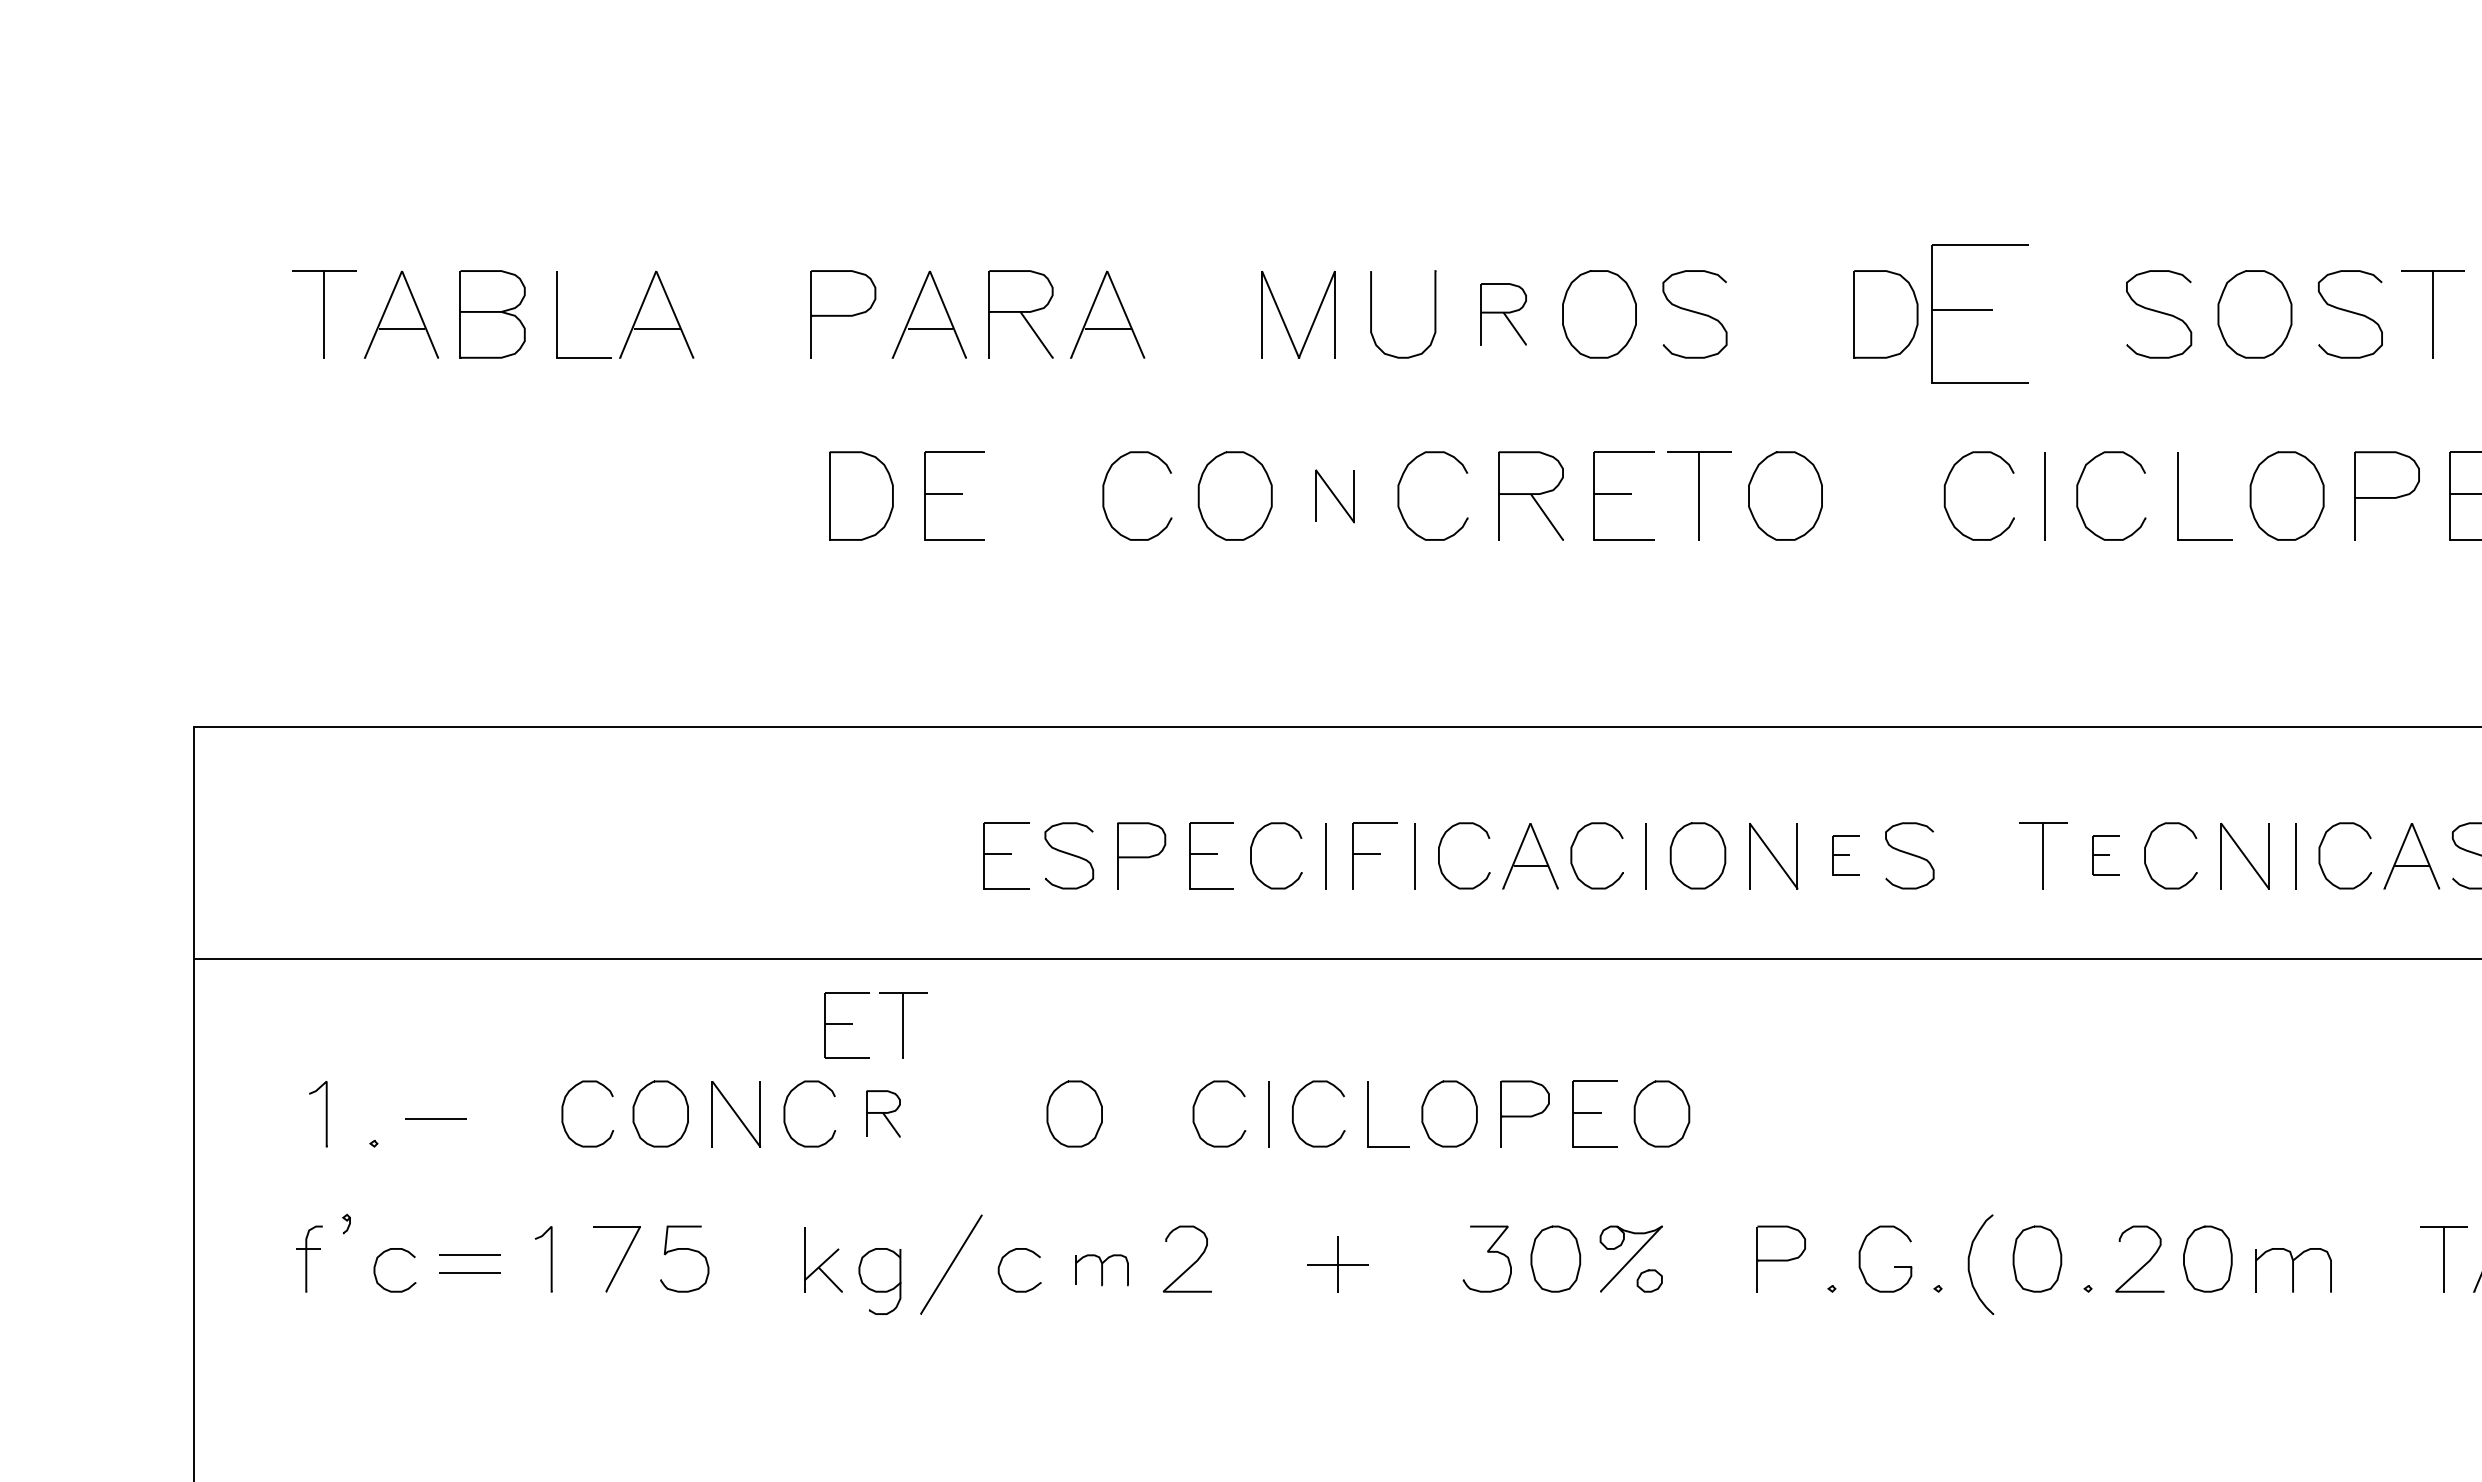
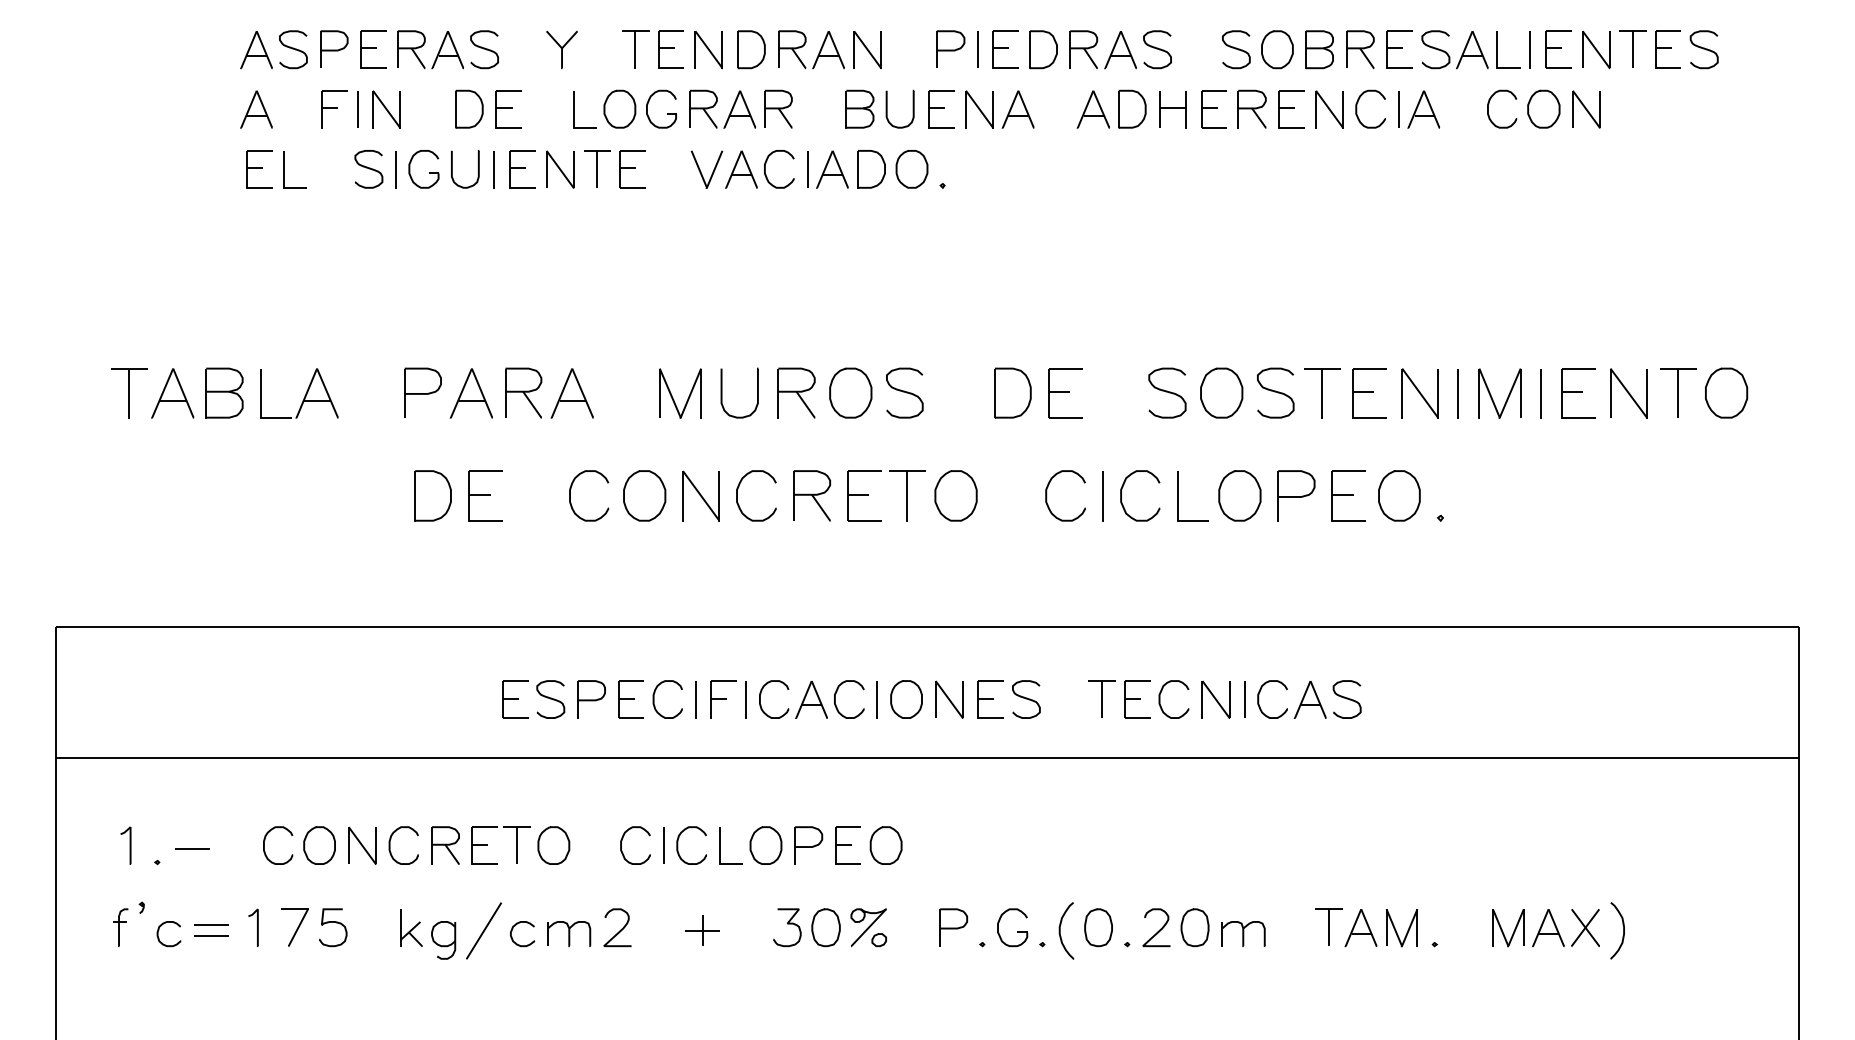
part: (1503, 313) -> (796, 392), size x1.43
part: (1978, 315) -> (1065, 393), size x0.62
part: (1333, 495) -> (700, 495), size x1.67
part: (1846, 855) -> (990, 699), size x1.67
part: (2106, 855) -> (1137, 699), size x1.67
part: (851, 1025) -> (487, 845), moved
part: (883, 1113) -> (445, 845), size x1.43
part: (1102, 1269) -> (569, 933), size x1.43

